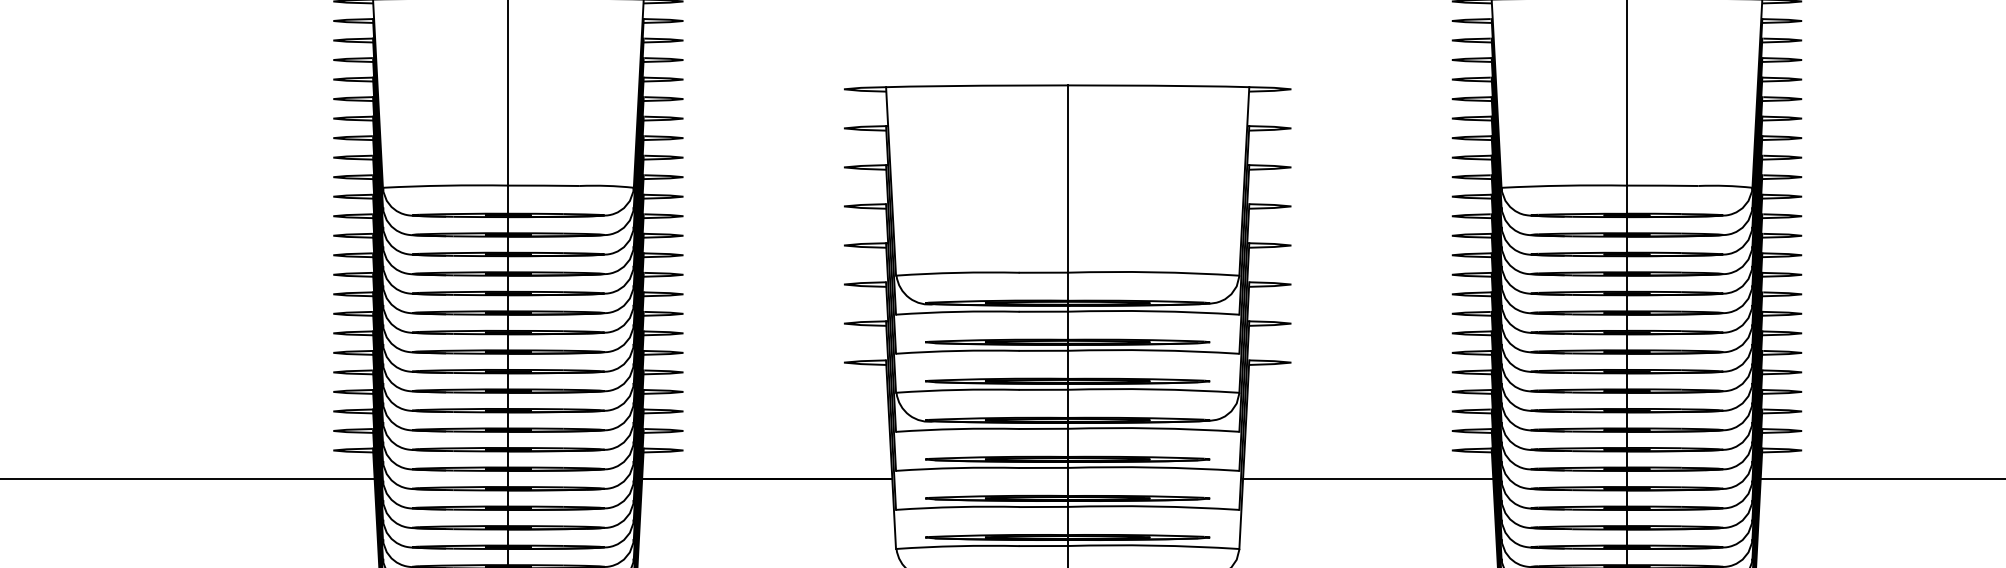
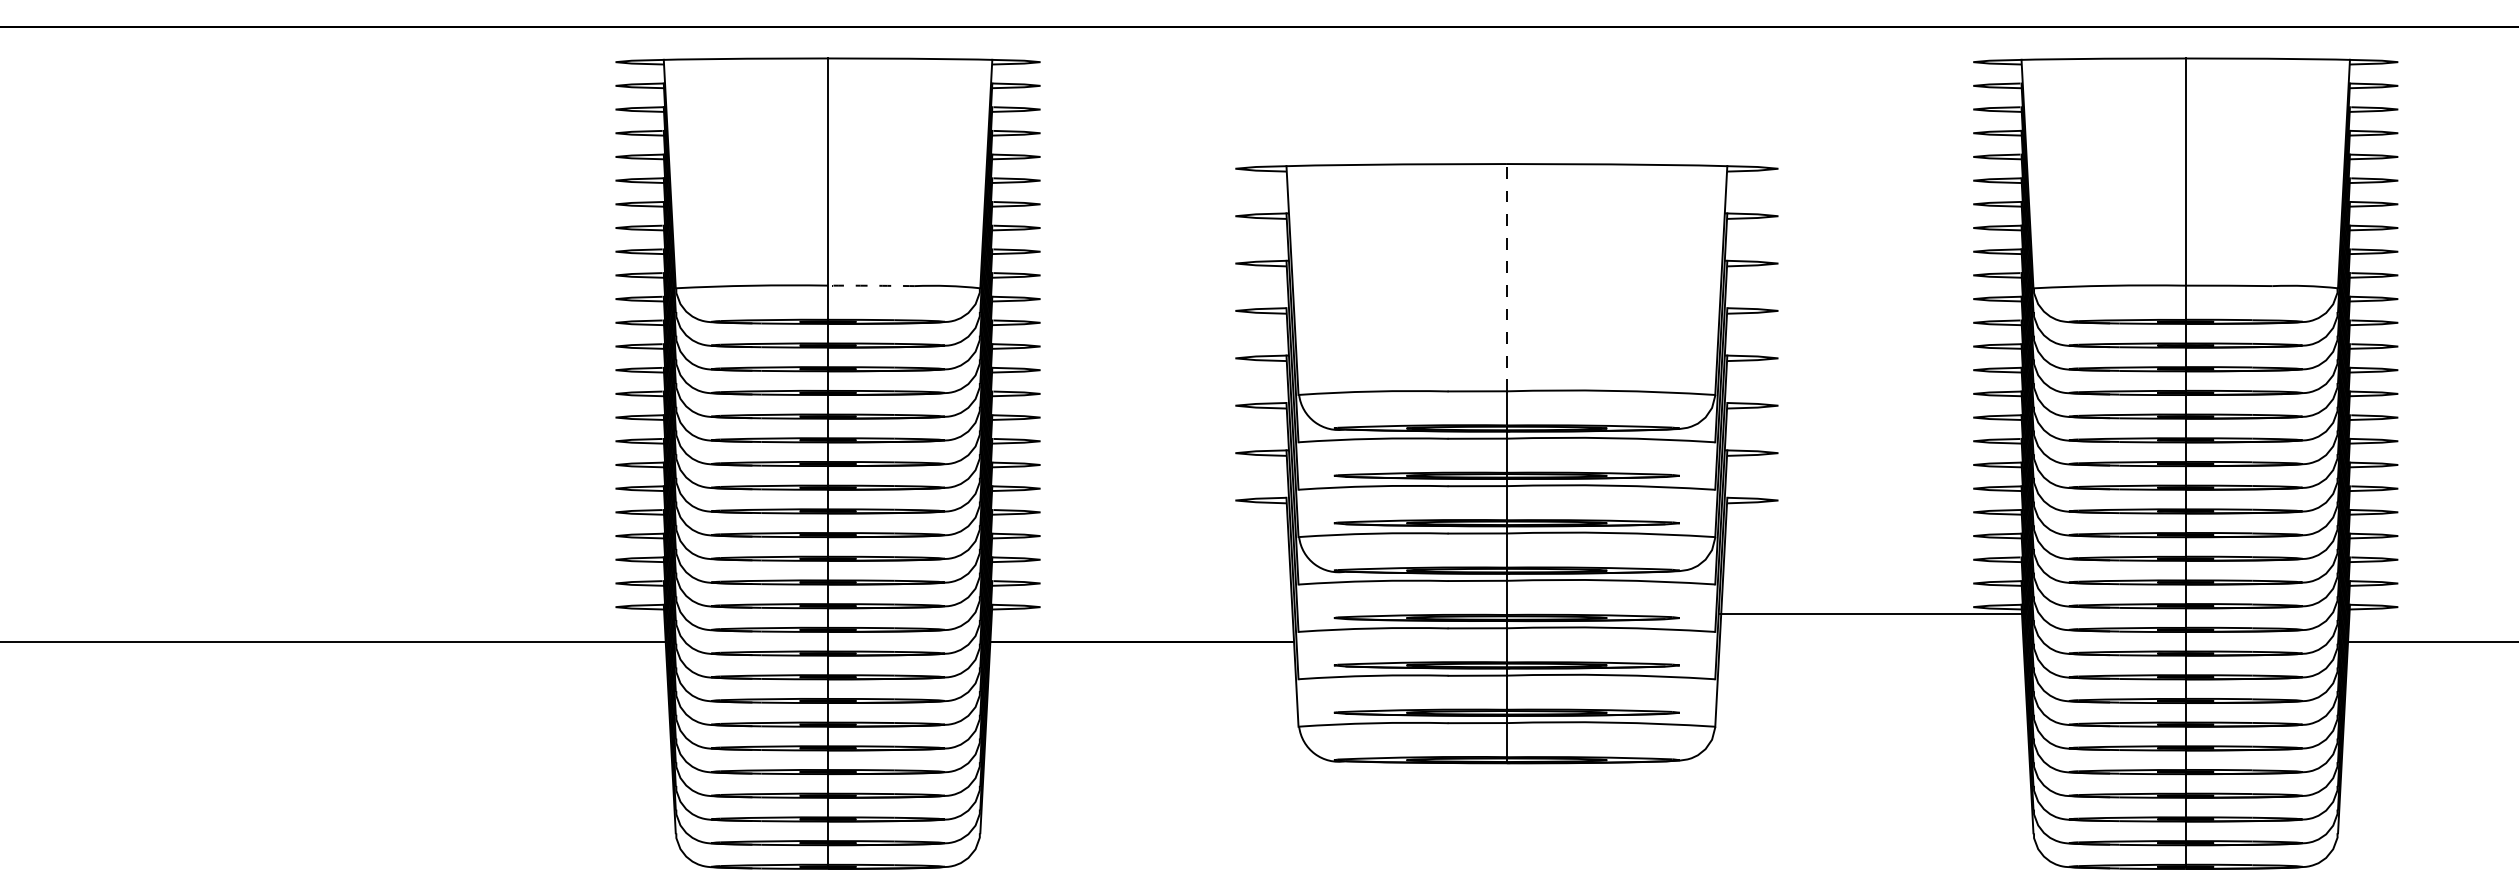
line: (1067, 178) -> (1506, 277), solid -> dashed
arc: (544, 185) -> (871, 285), solid -> dashed
line: (1368, 479) -> (1871, 614), moved

